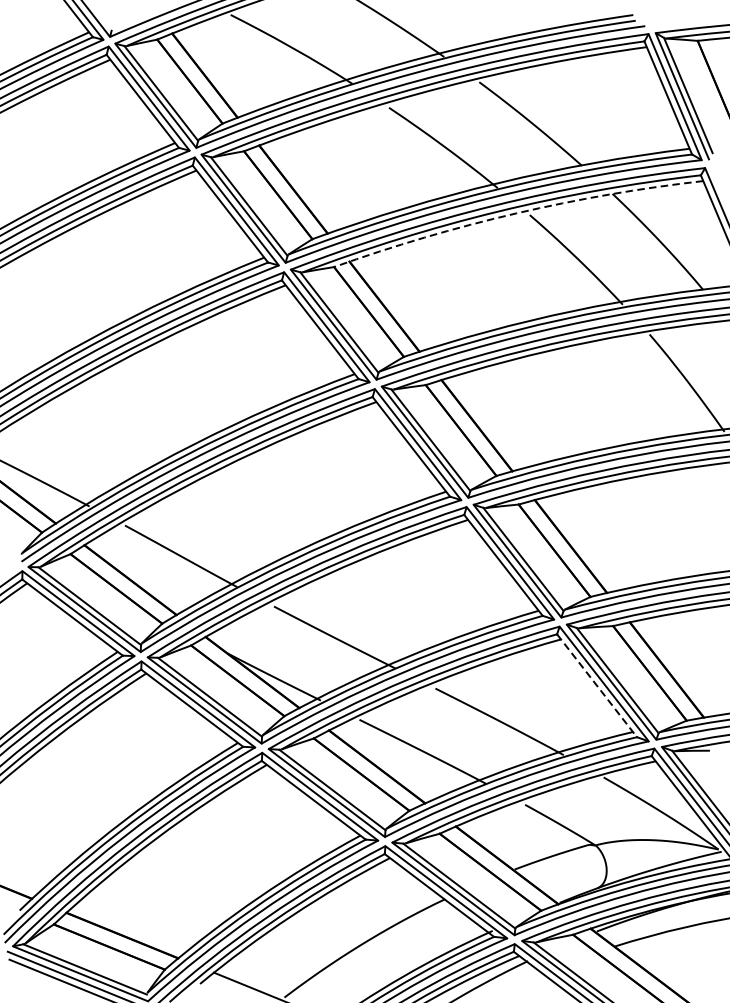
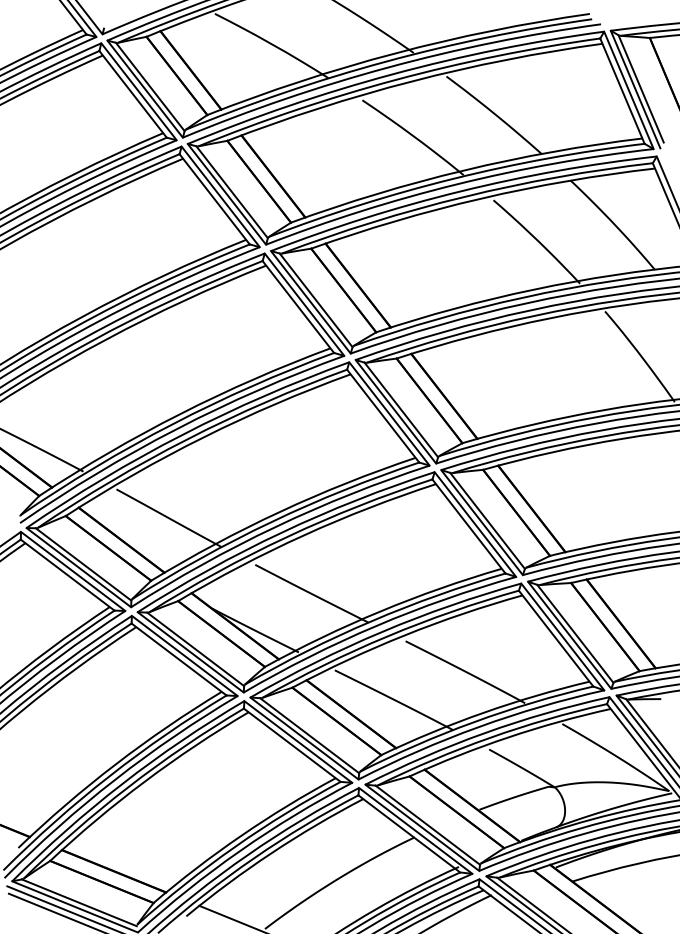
arc: (515, 213) -> (480, 198), dashed -> solid
line: (597, 685) -> (556, 638), dashed -> solid

